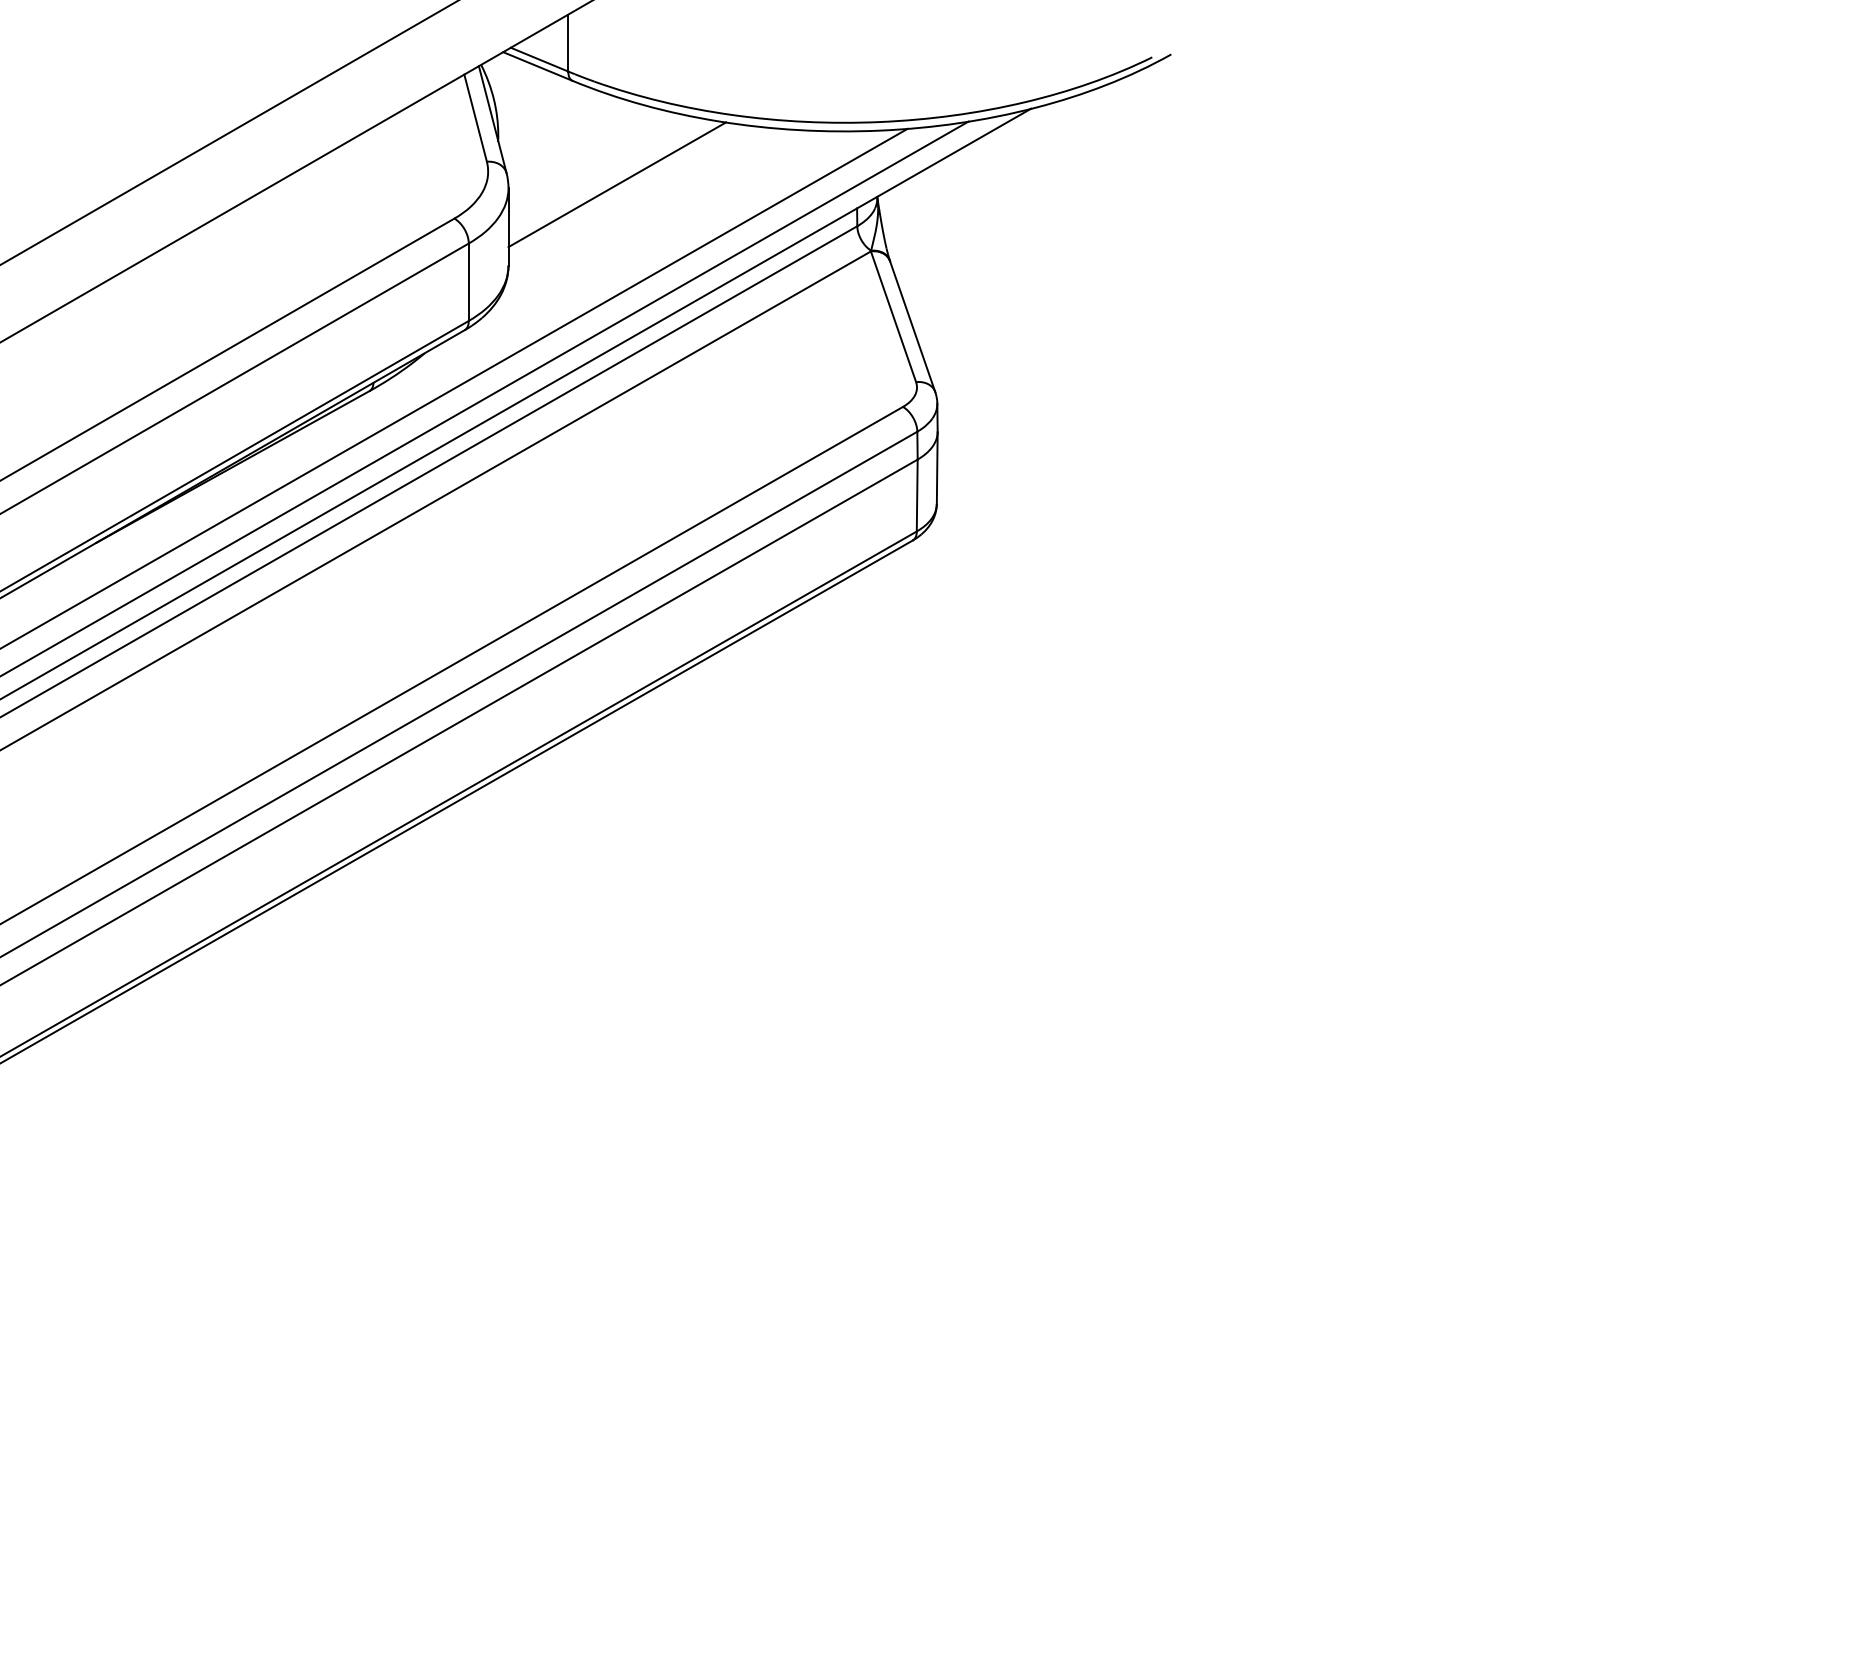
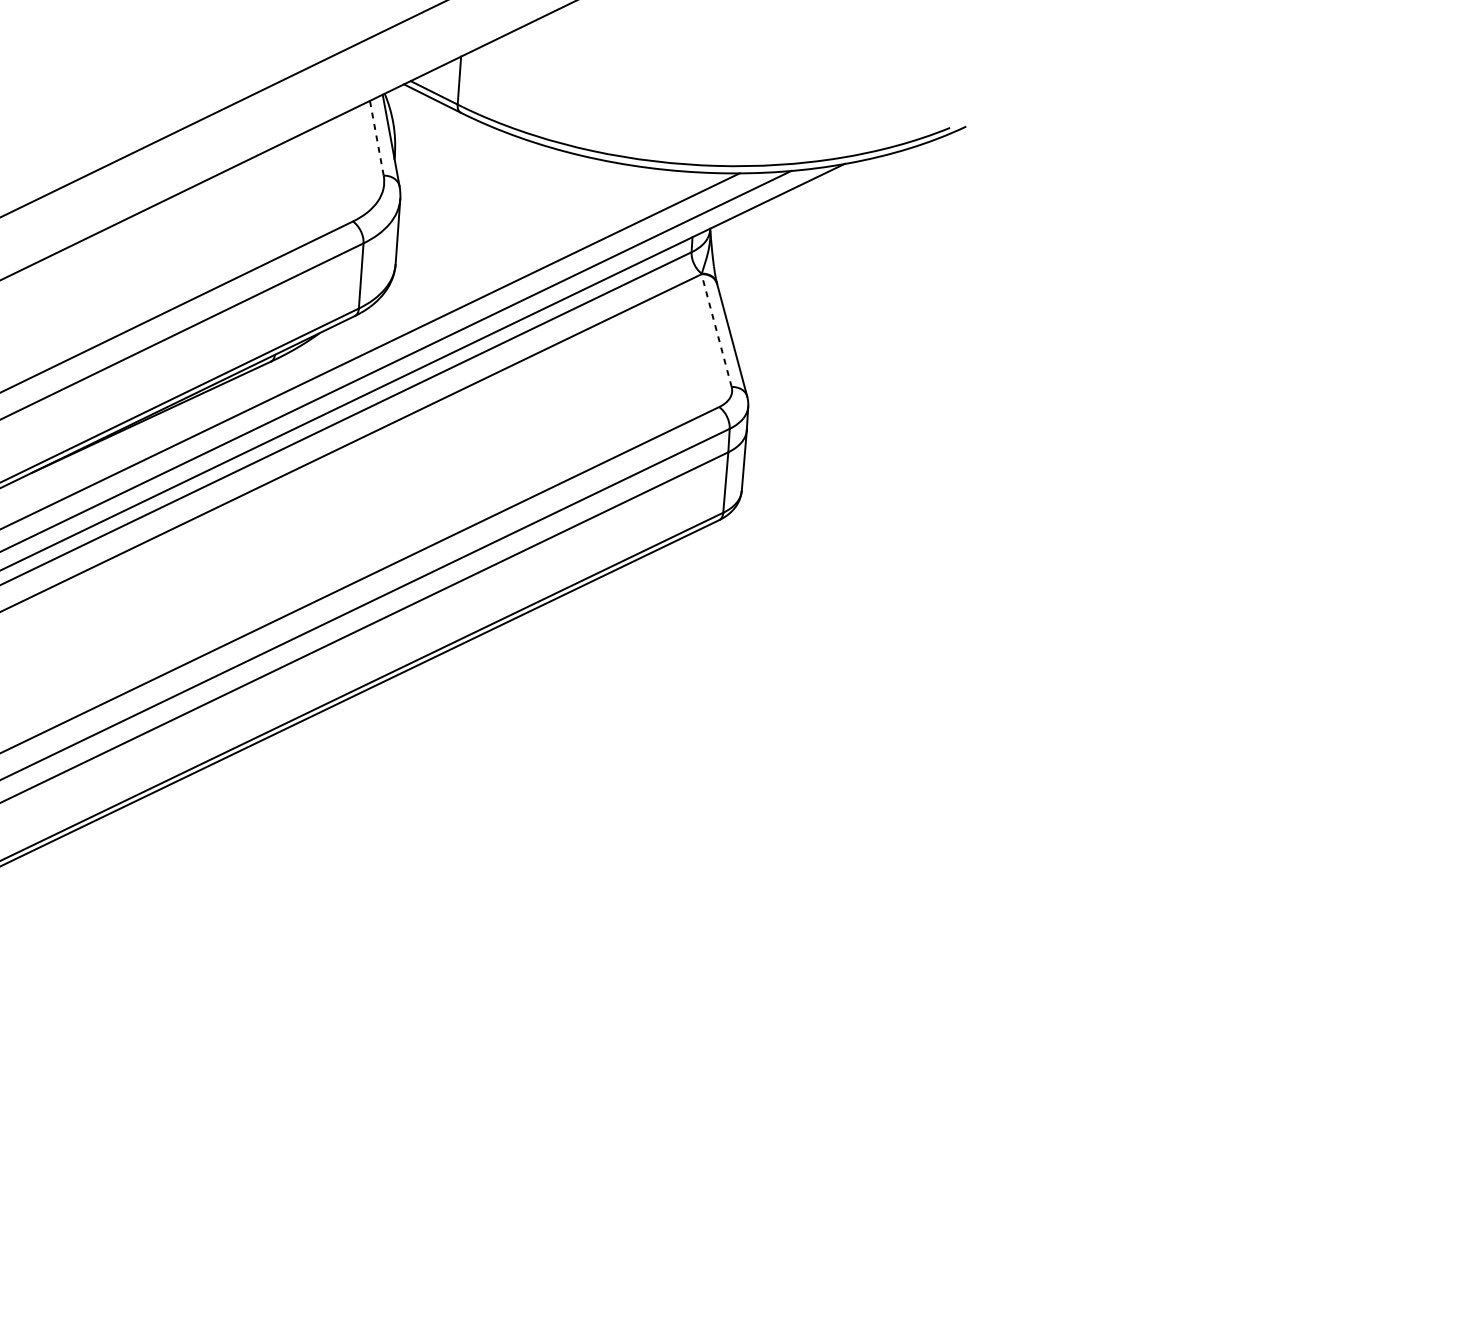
line: (475, 117) -> (376, 137), solid -> dashed
line: (617, 184) -> (492, 202), removed
line: (893, 316) -> (716, 330), solid -> dashed

